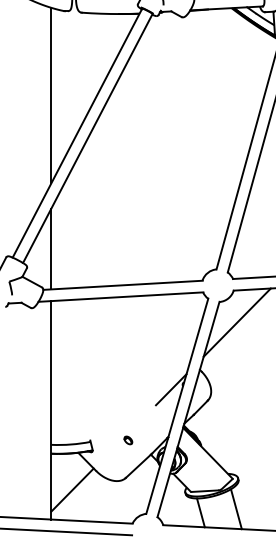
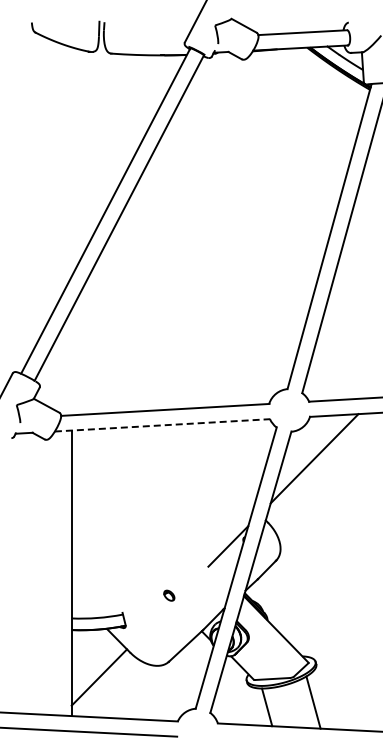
line: (51, 95) -> (71, 161), removed
line: (51, 249) -> (71, 362), removed
line: (120, 297) -> (162, 425), solid -> dashed
part: (128, 440) -> (169, 595), moved

